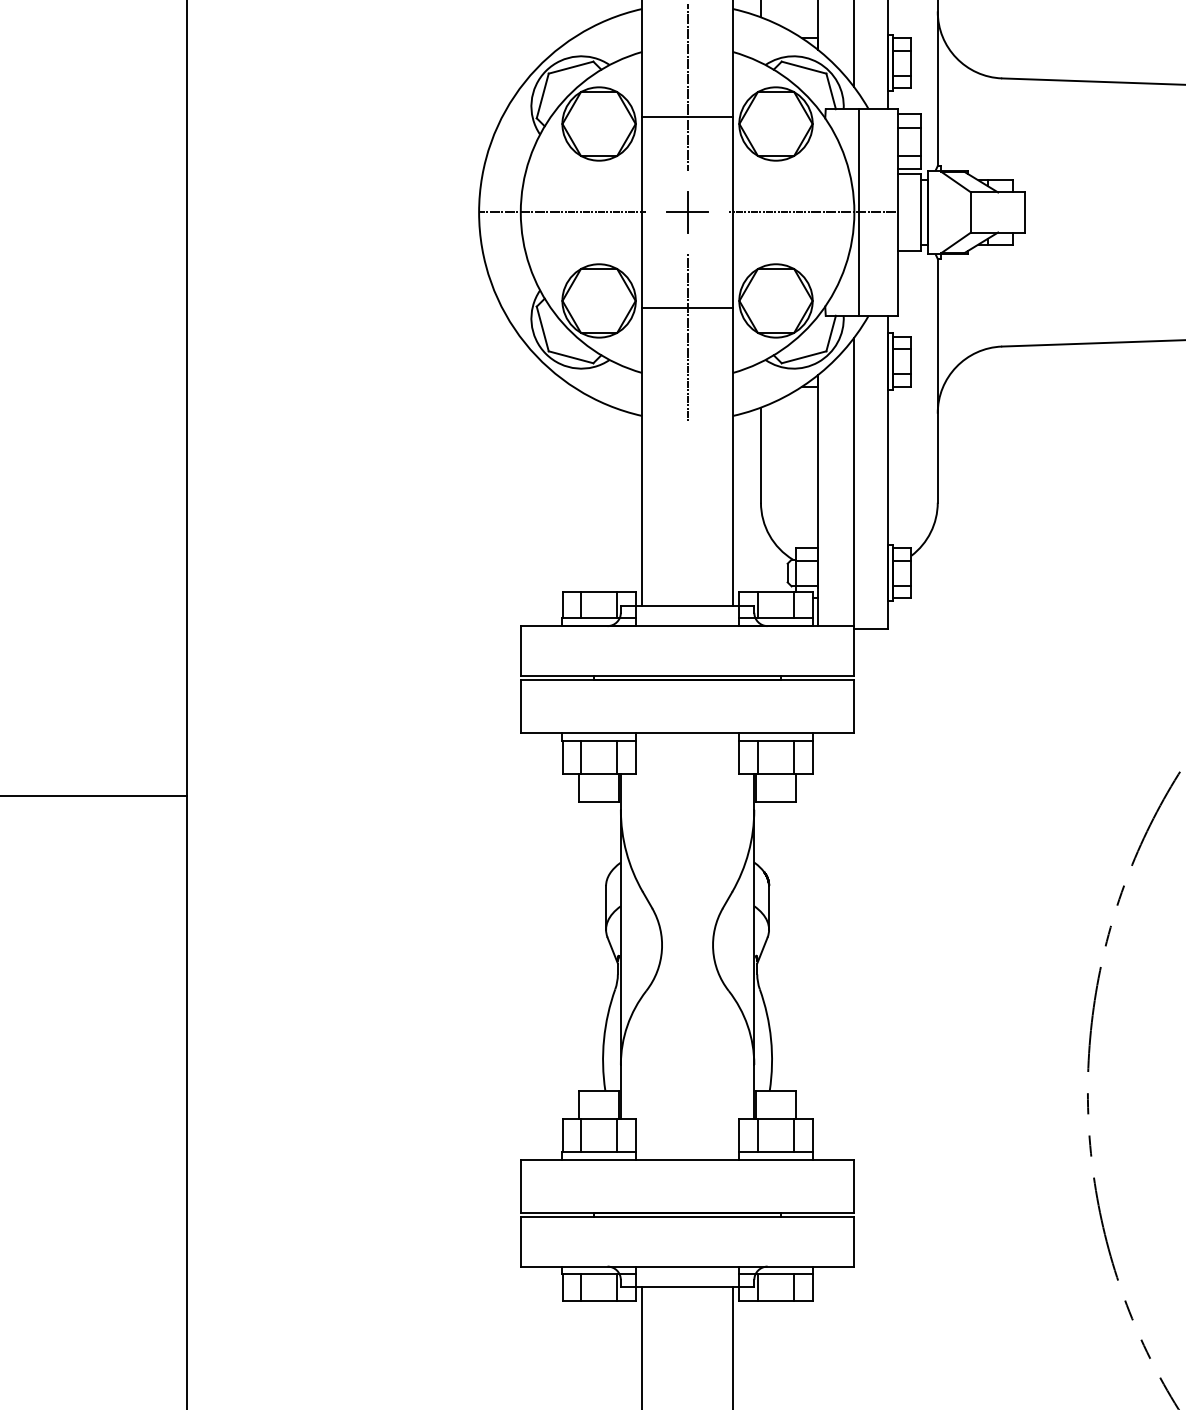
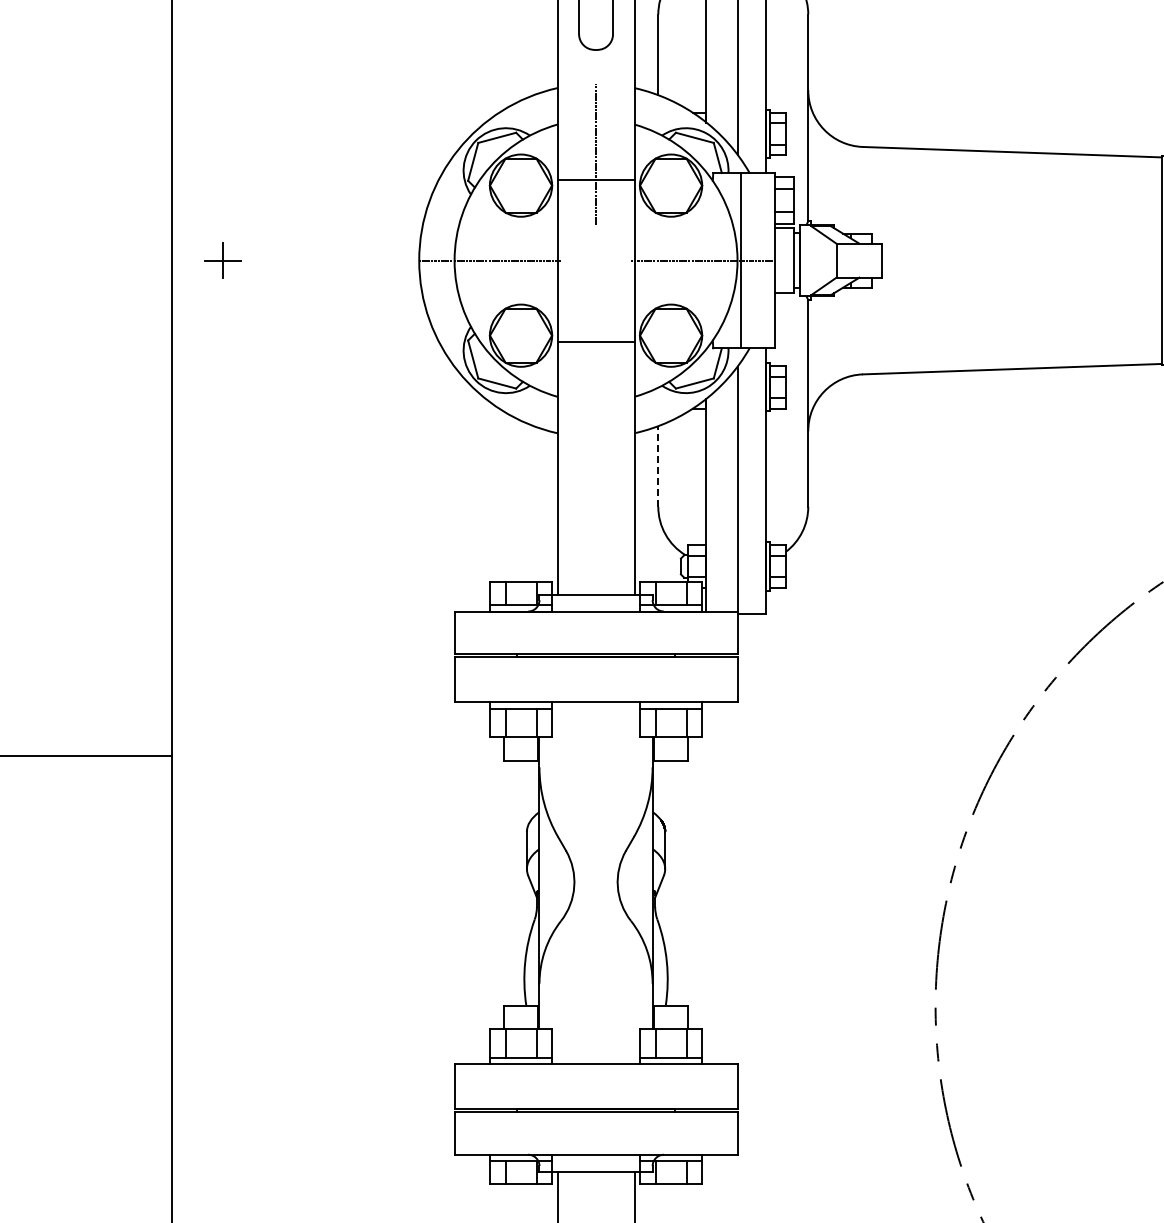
part: (686, 212) -> (222, 260), moved
line: (688, 337) -> (596, 366), removed
line: (761, 455) -> (658, 466), solid -> dashed

